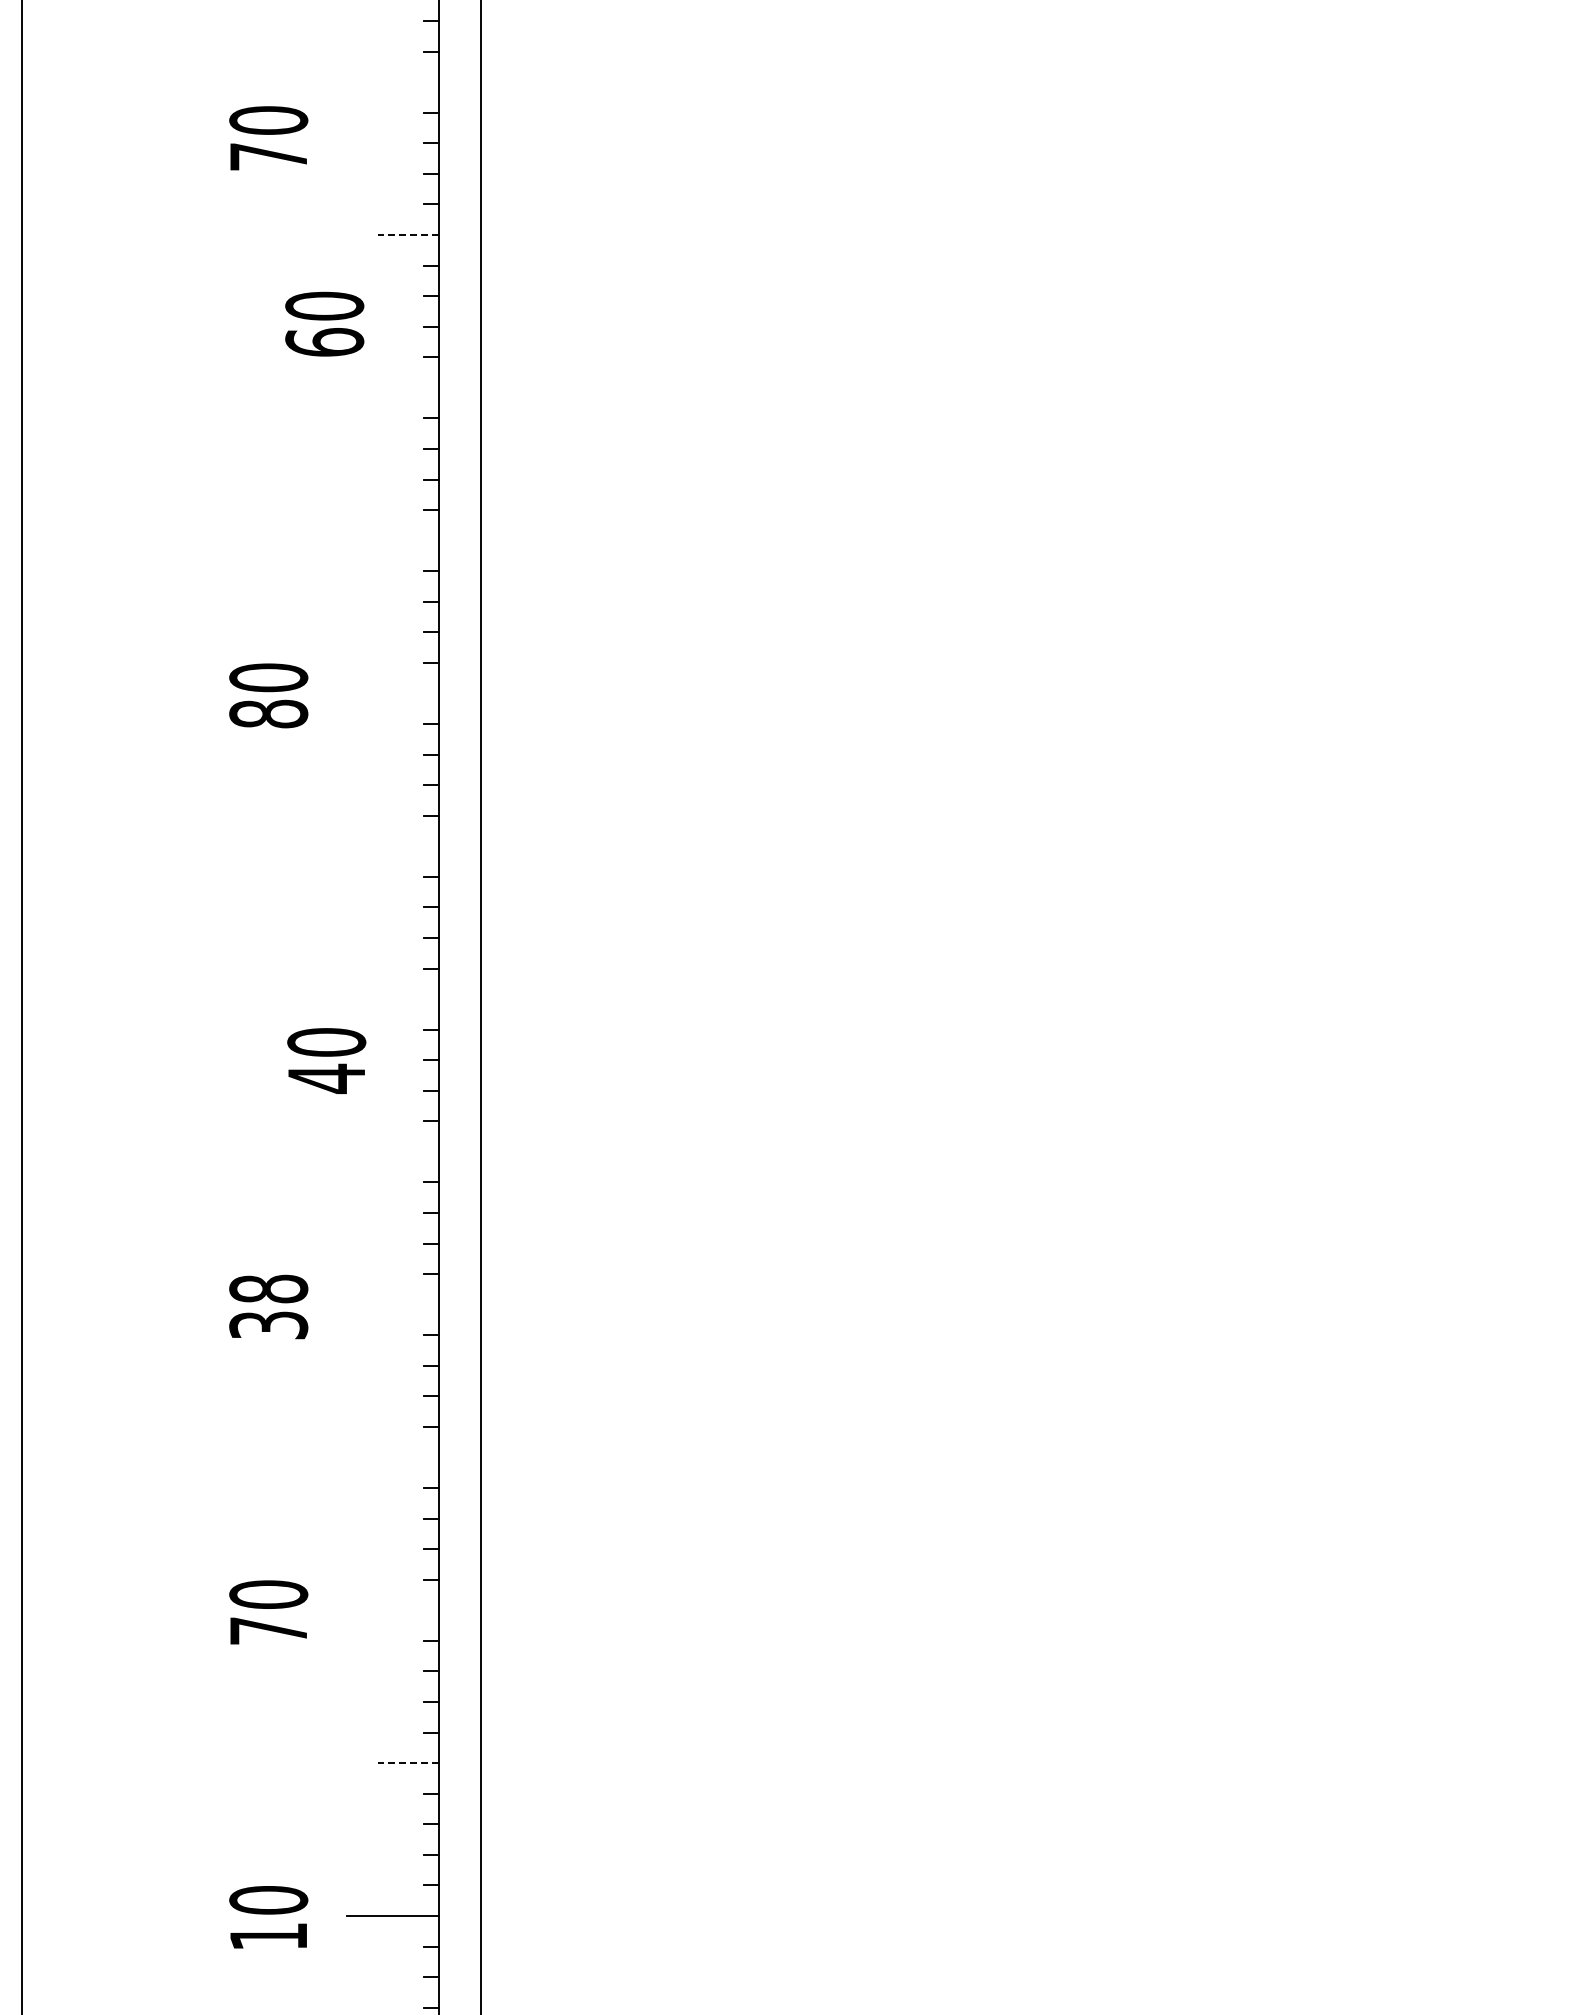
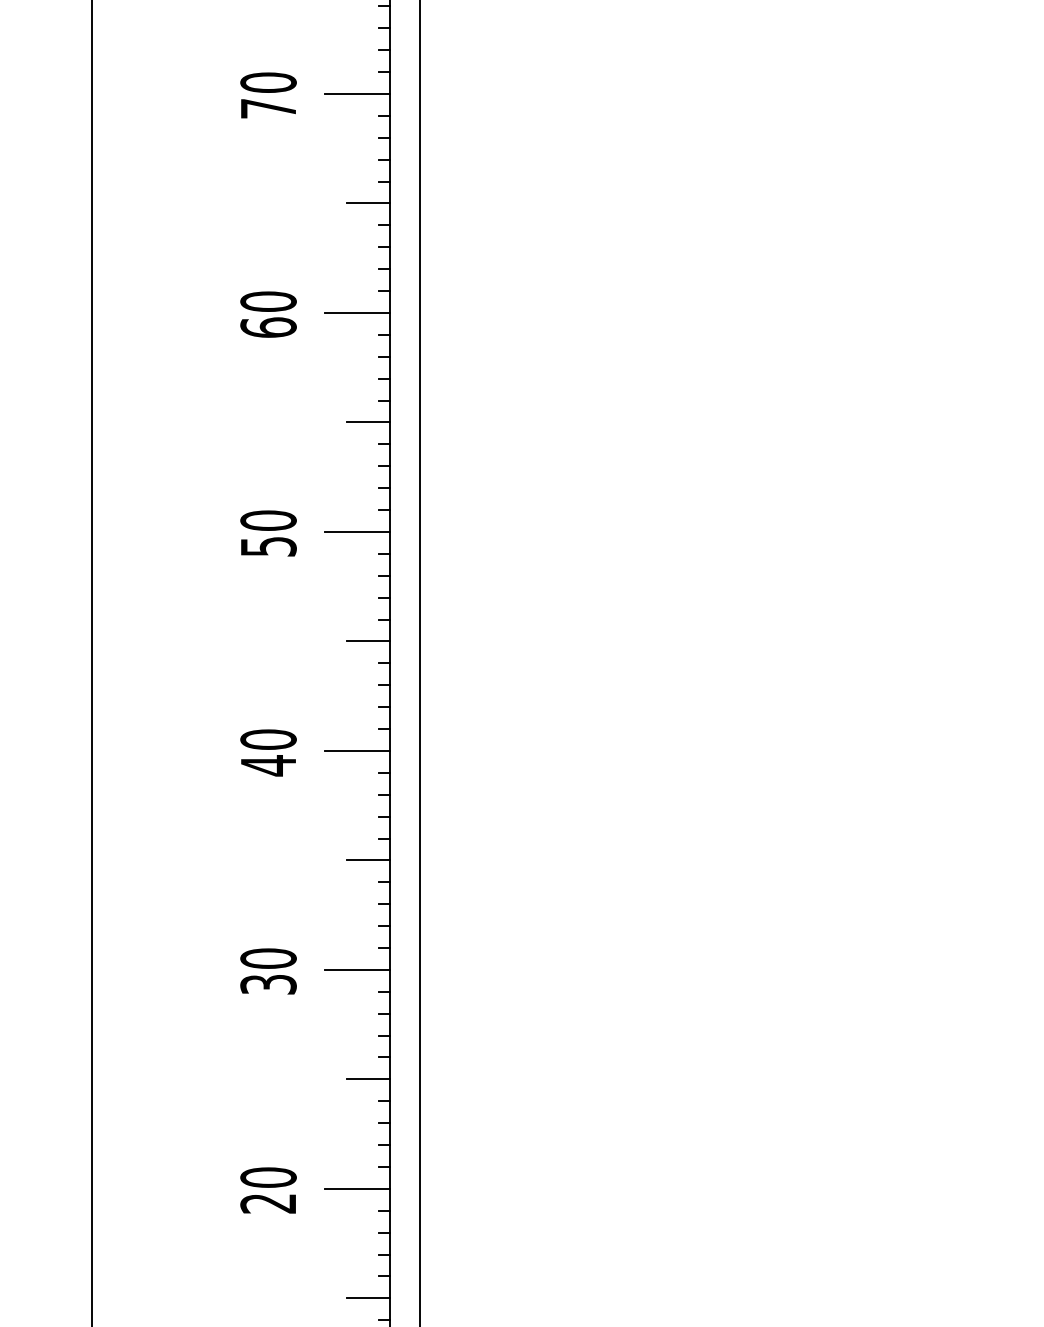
line: (392, 82) -> (357, 94), added
text: (268, 138) -> (268, 95), moved
line: (408, 235) -> (368, 203), dashed -> solid
text: (324, 323) -> (268, 314), moved
line: (392, 387) -> (357, 312), added
line: (407, 540) -> (367, 422), added
line: (392, 693) -> (357, 531), added
text: (268, 713) -> (268, 546), 80 -> 50
line: (407, 846) -> (367, 641), added
line: (392, 999) -> (357, 751), added
text: (326, 1060) -> (268, 752), moved
line: (407, 1151) -> (367, 860), added
text: (268, 1288) -> (268, 958), 38 -> 30
line: (392, 1304) -> (357, 969), added
line: (407, 1457) -> (367, 1079), added
line: (392, 1610) -> (357, 1188), added
text: (267, 1630) -> (267, 1203), 70 -> 20
line: (408, 1763) -> (368, 1298), dashed -> solid

